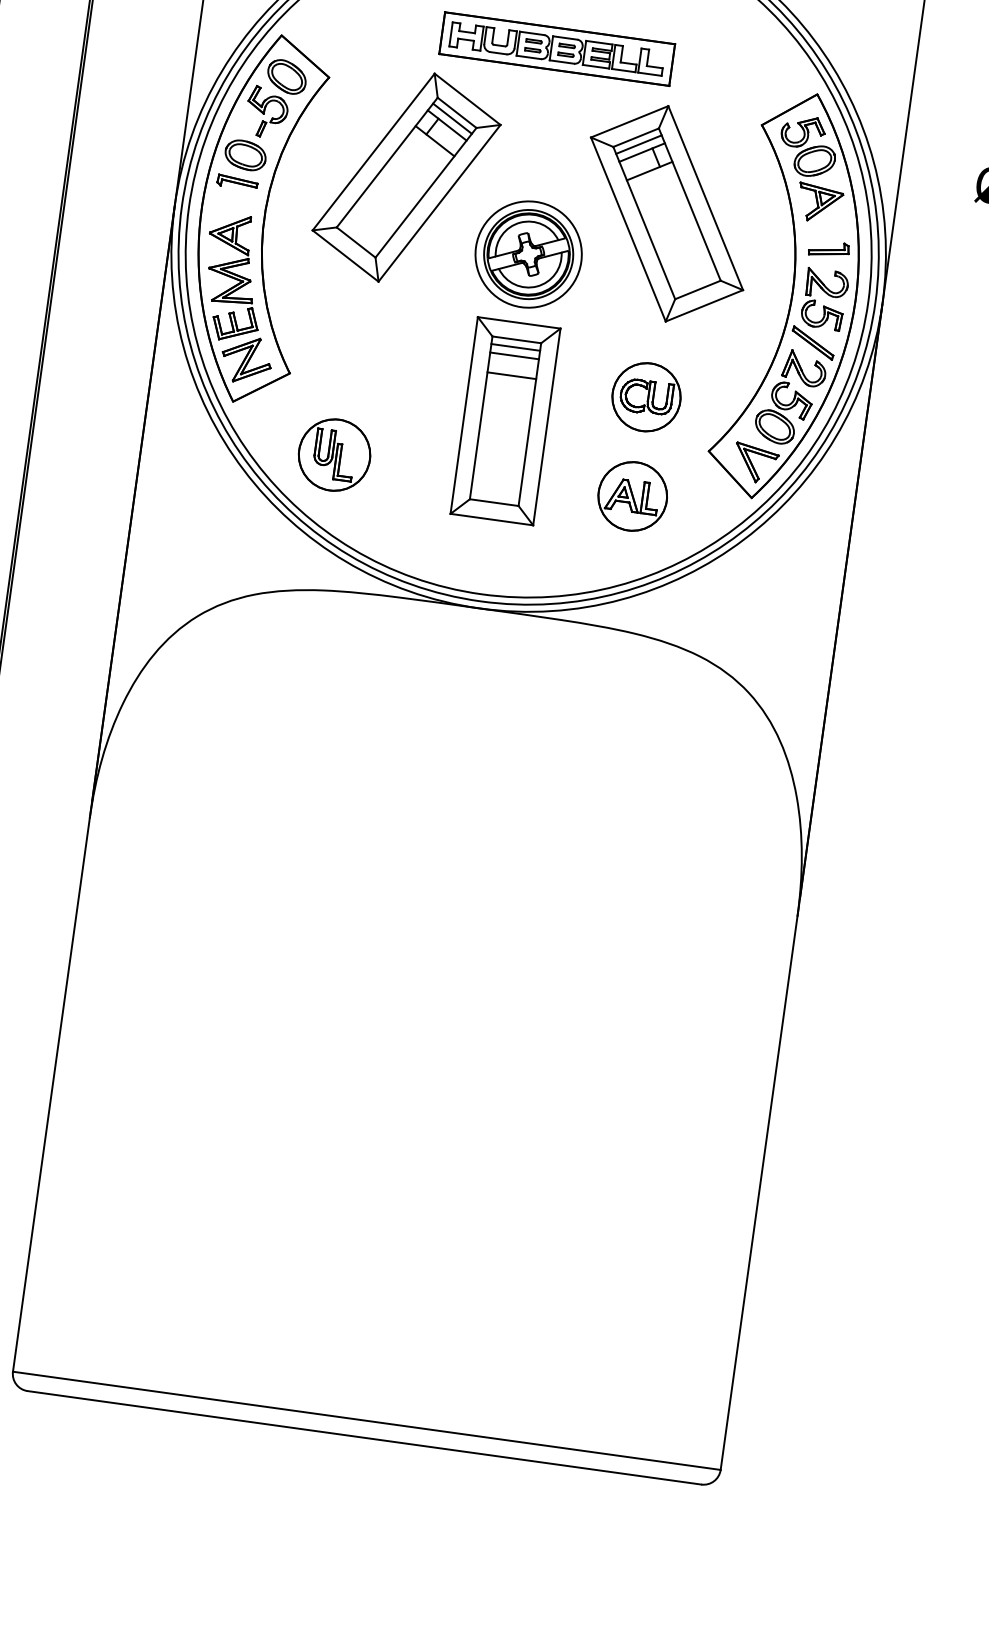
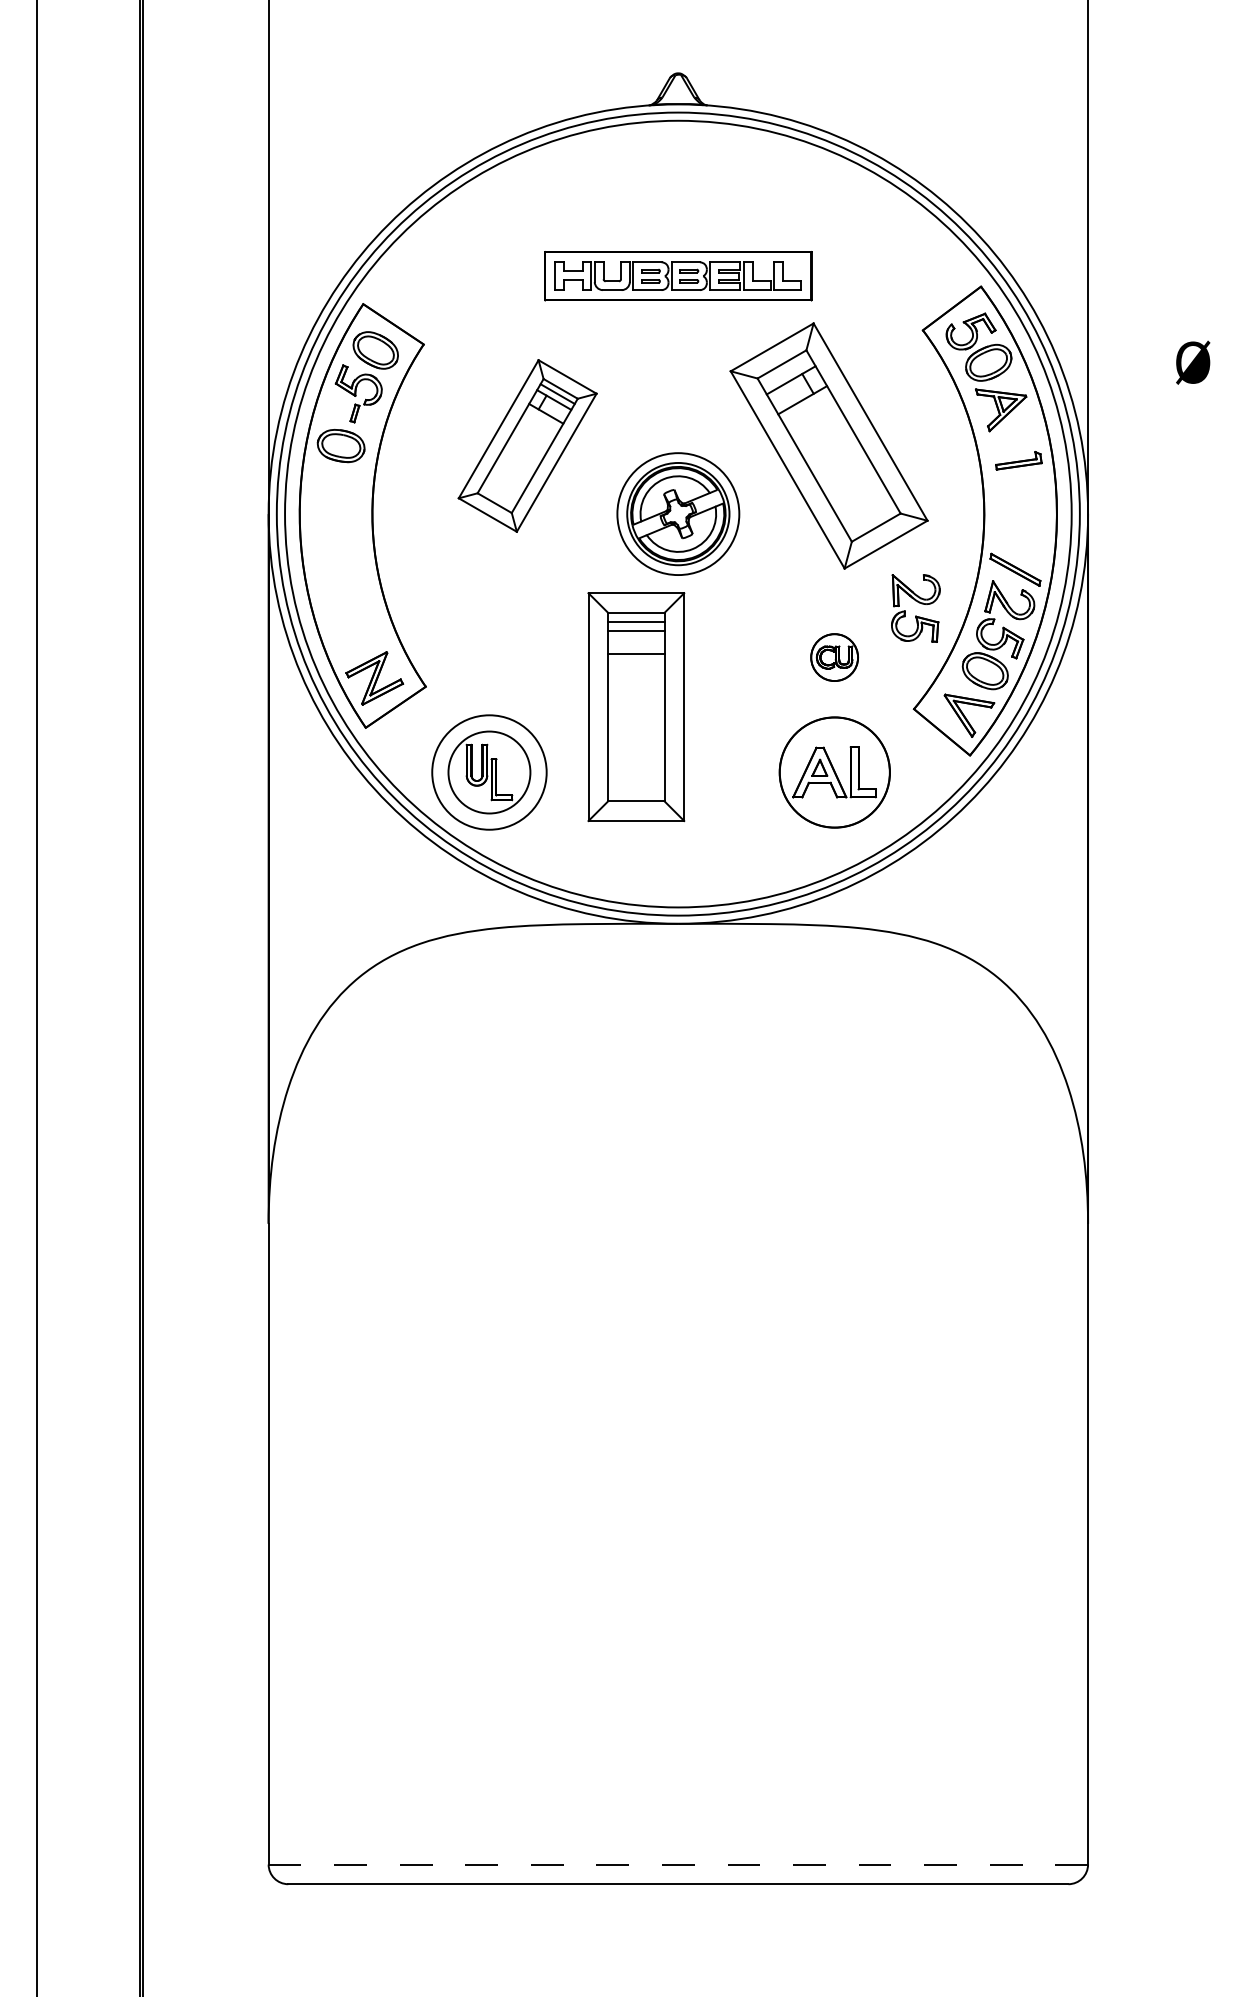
line: (638, 144) -> (785, 371), removed
part: (406, 177) -> (527, 445), size x0.7
part: (237, 182) -> (336, 478), removed
part: (234, 278) -> (347, 587), removed
part: (826, 294) -> (917, 602), moved
part: (646, 397) -> (834, 657), size x0.6
part: (505, 421) -> (636, 707), moved
circle: (334, 455) -> (489, 772), size x1.4
part: (632, 496) -> (834, 772), size x1.4
line: (366, 1420) -> (678, 1864), solid -> dashed

